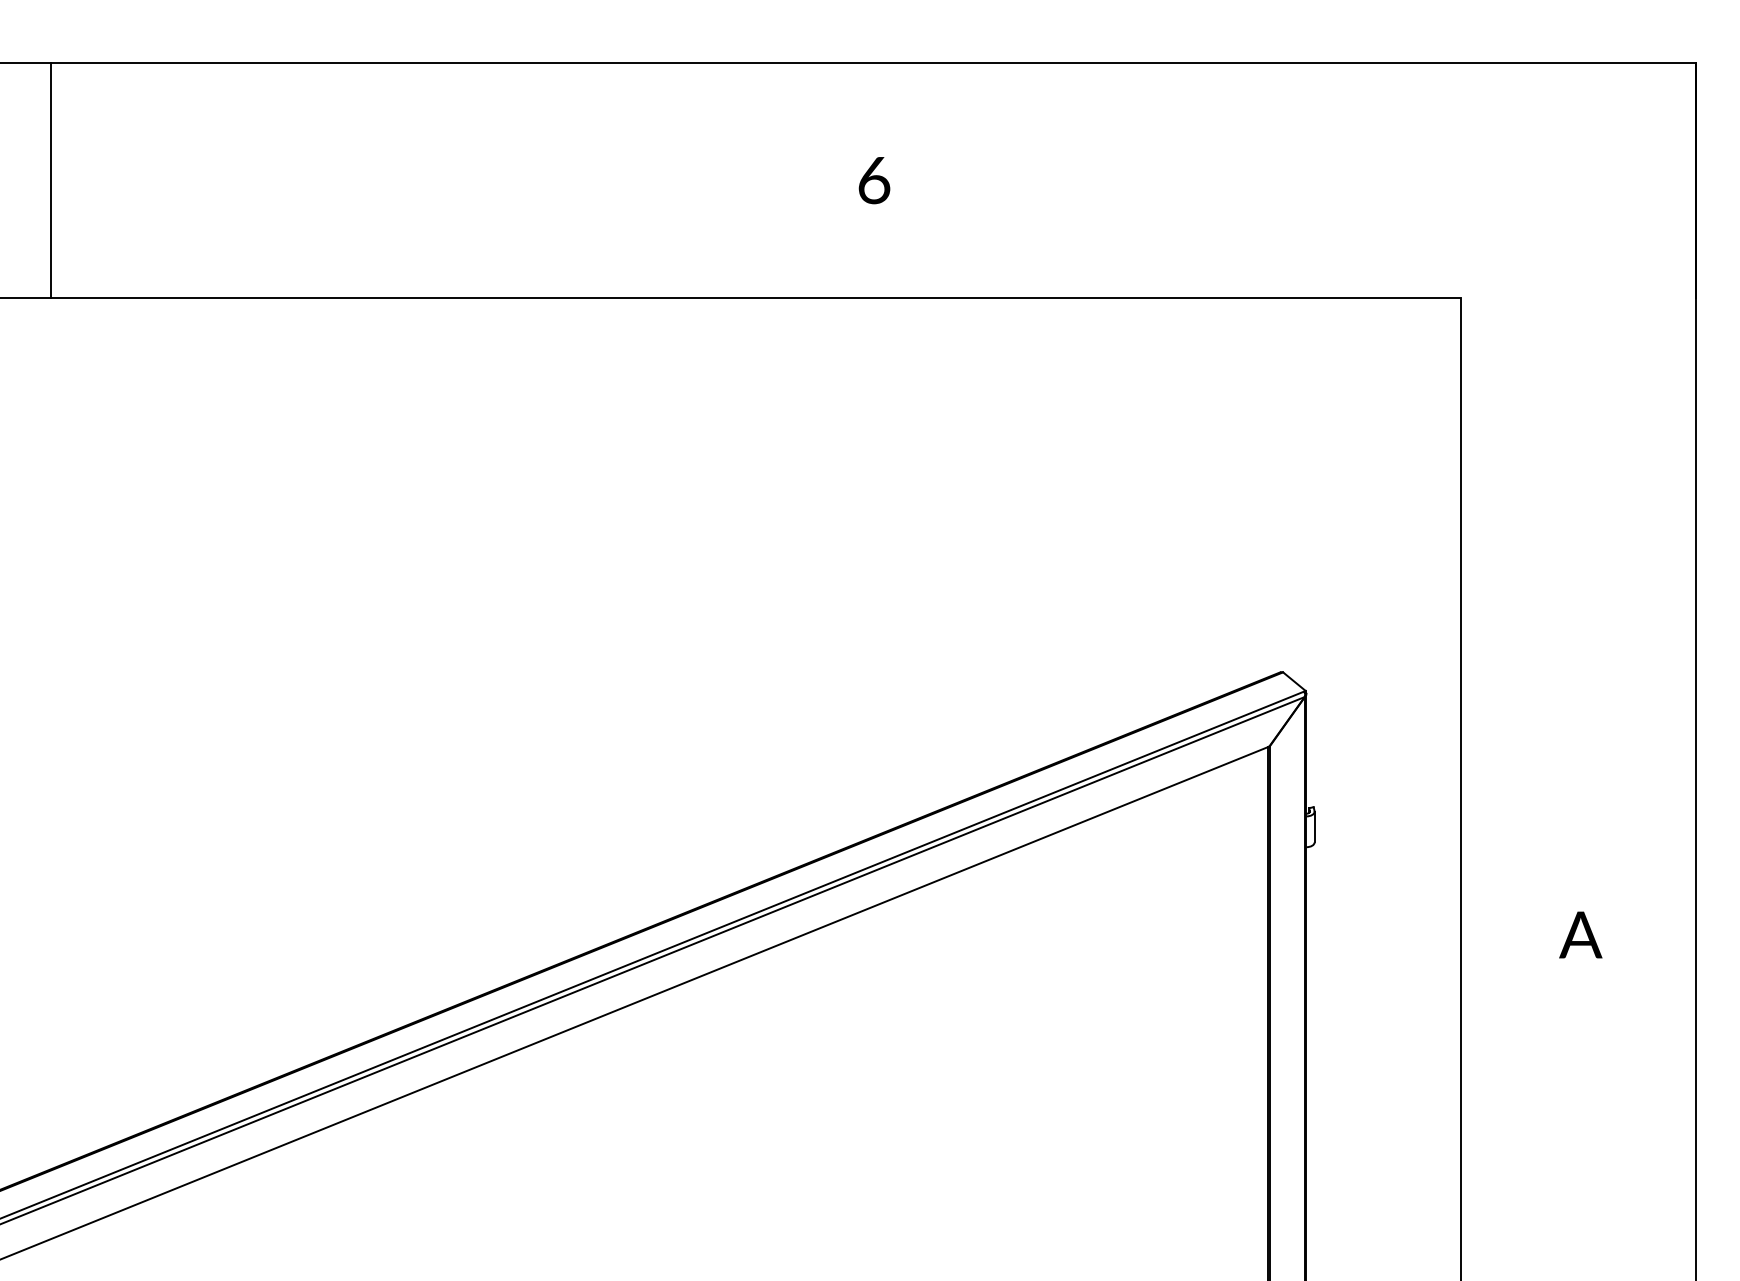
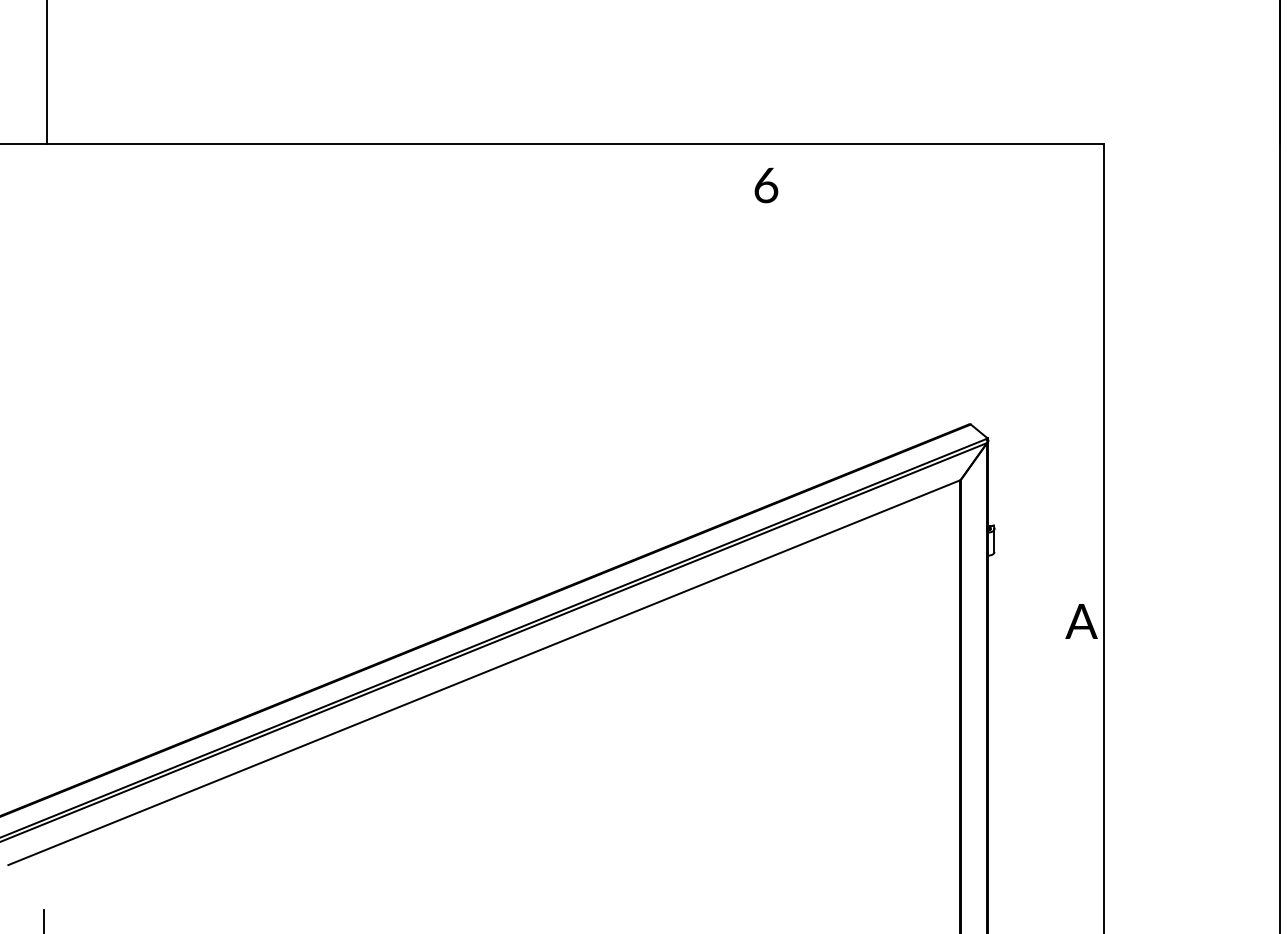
text: (874, 180) -> (766, 185), moved
text: (1580, 934) -> (1081, 621), moved

